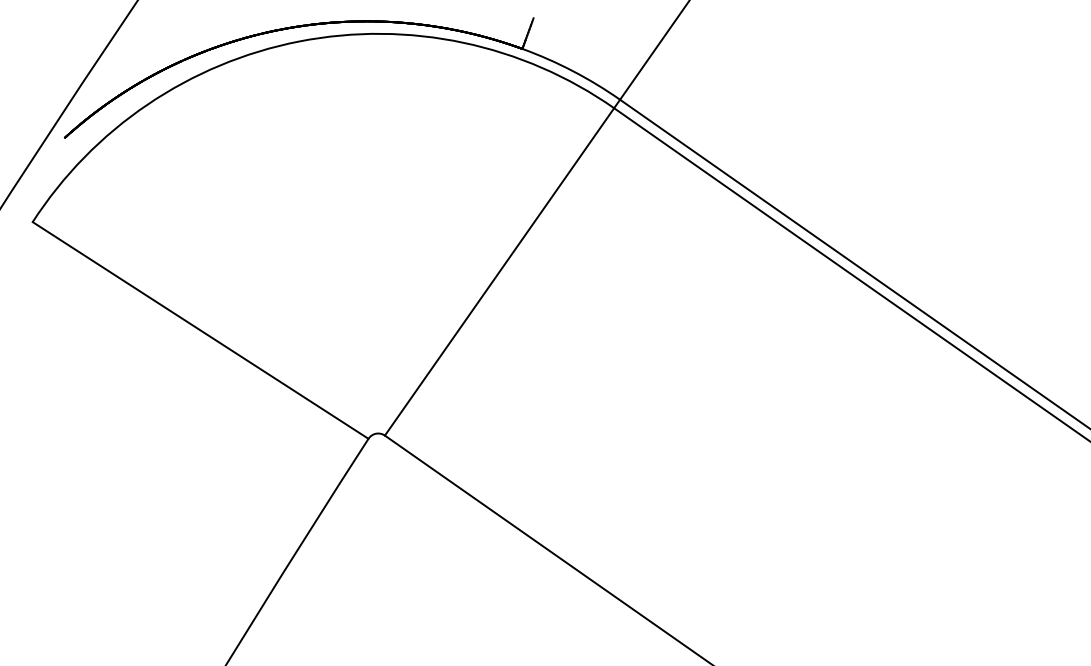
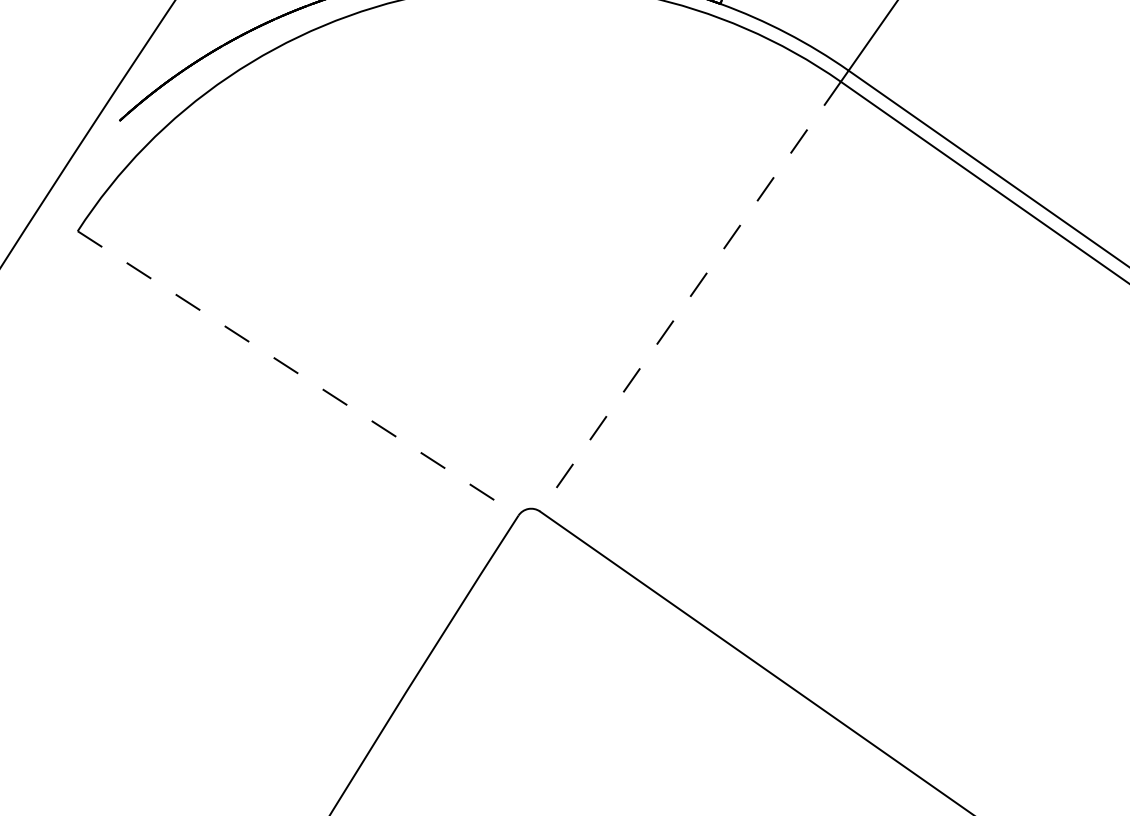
line: (499, 271) -> (690, 296), solid -> dashed
line: (200, 330) -> (297, 373), solid -> dashed

